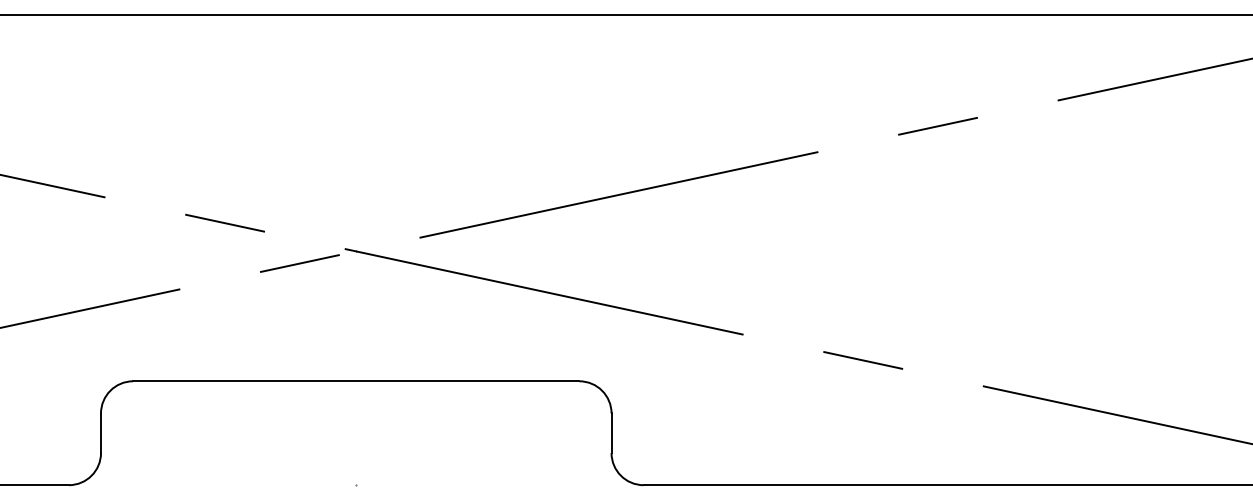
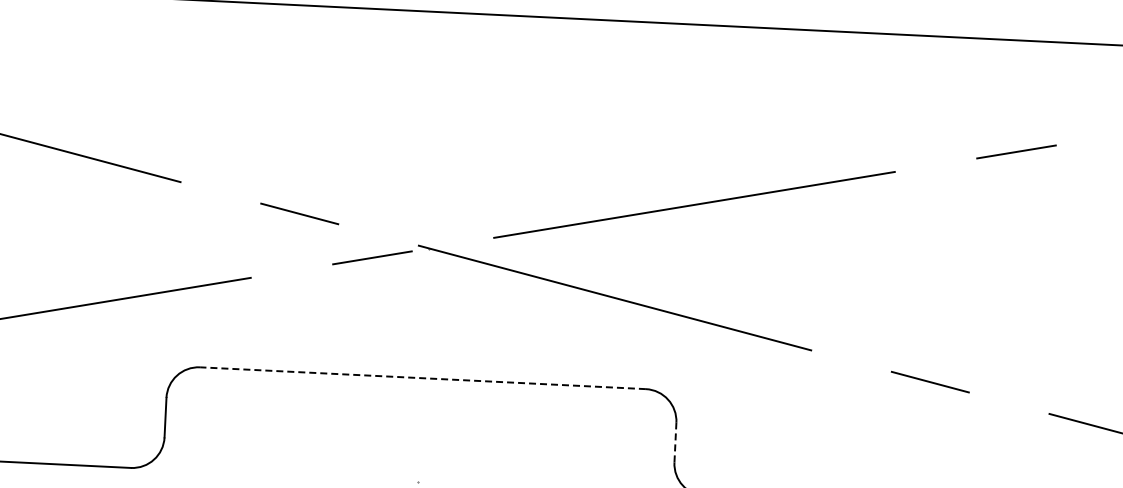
line: (355, 381) -> (422, 378), solid -> dashed
line: (611, 433) -> (675, 442), solid -> dashed

